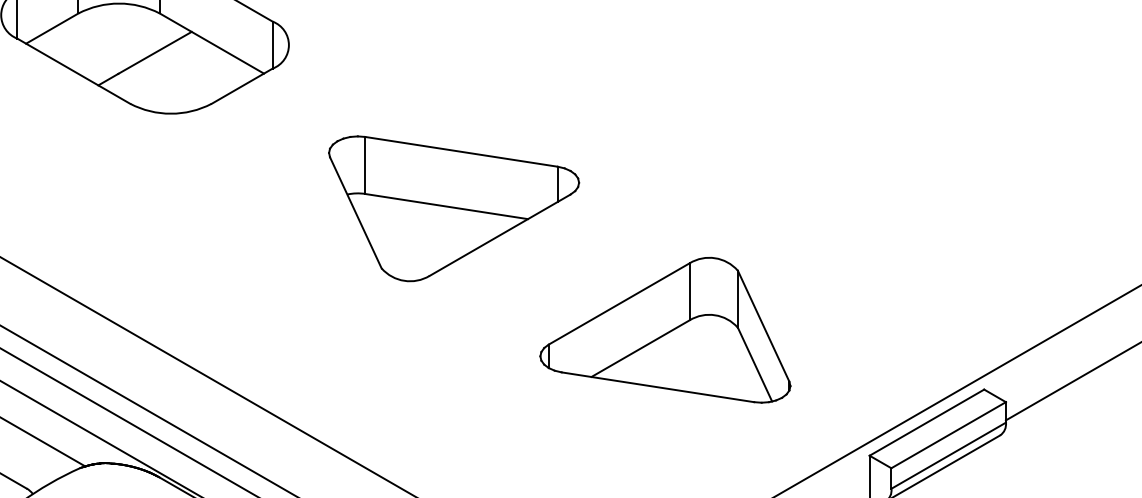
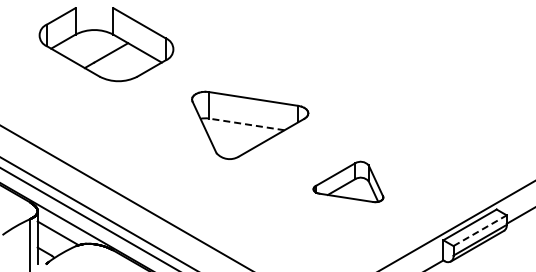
line: (446, 206) -> (246, 124), solid -> dashed
part: (665, 329) -> (348, 181), size x0.6
line: (949, 434) -> (480, 230), solid -> dashed

